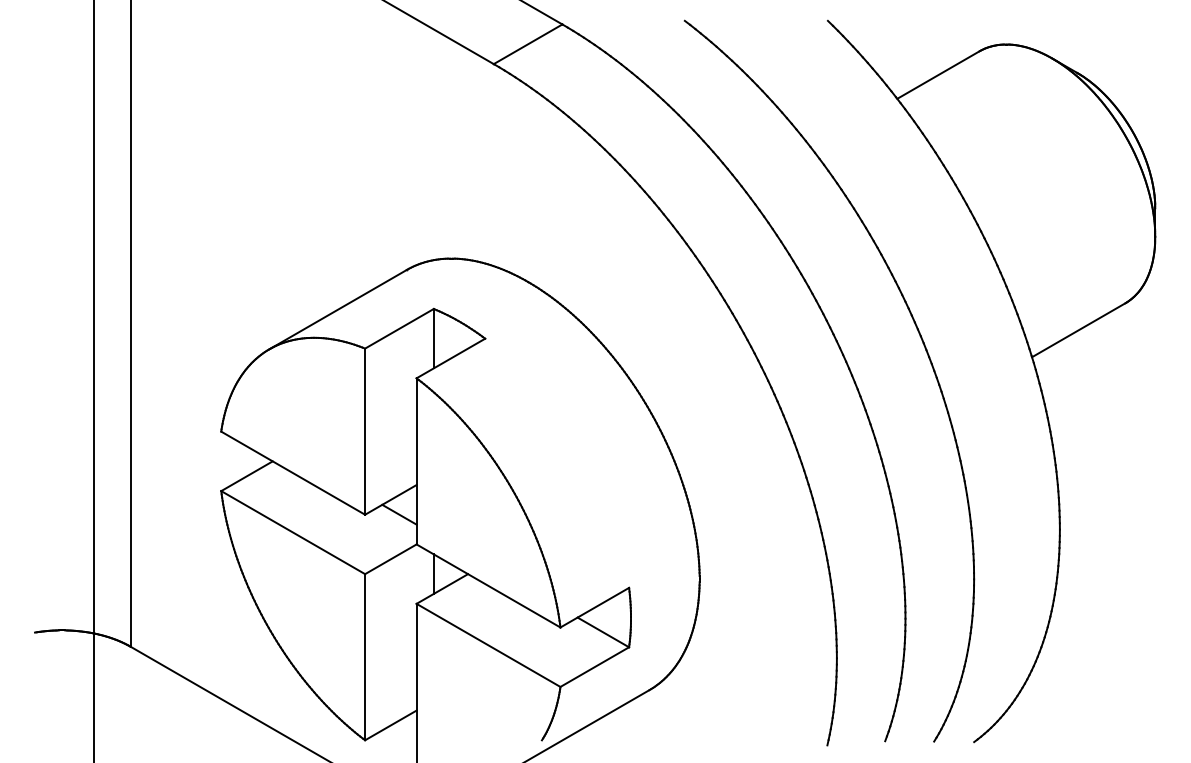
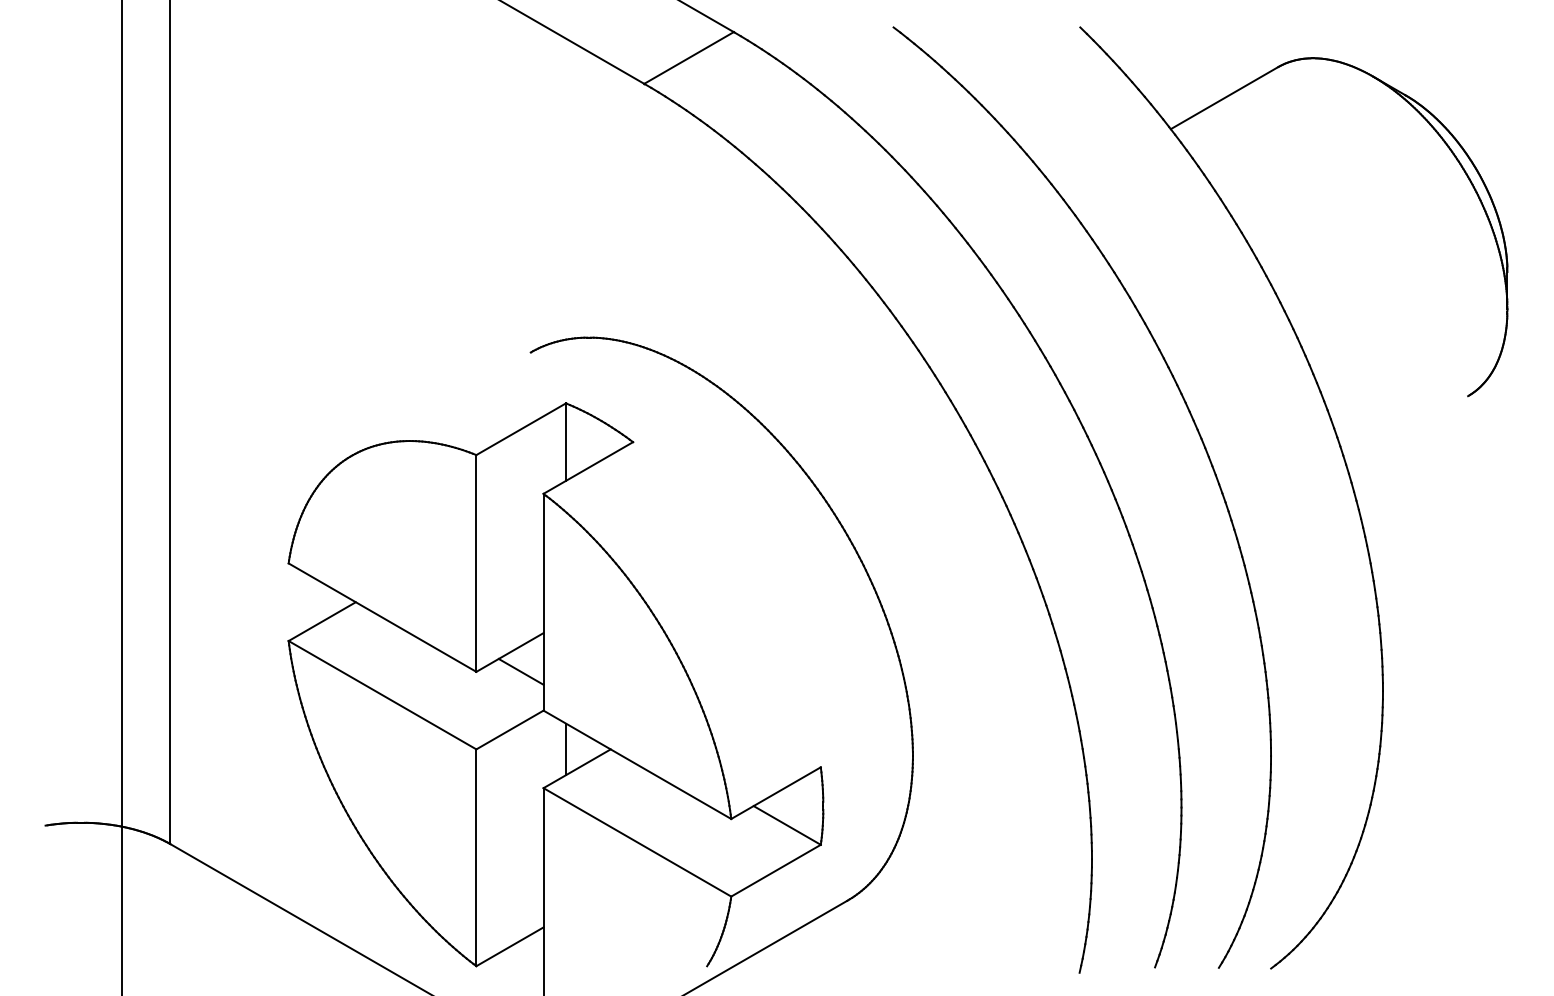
line: (337, 309) -> (440, 404), removed
line: (1078, 330) -> (1407, 431), removed

